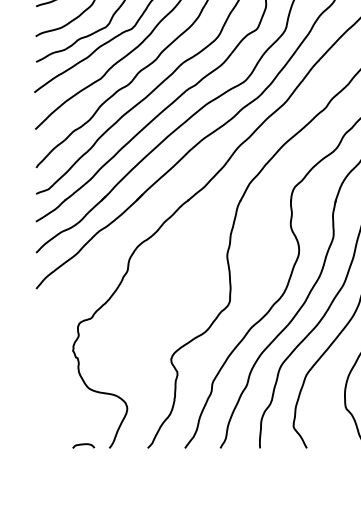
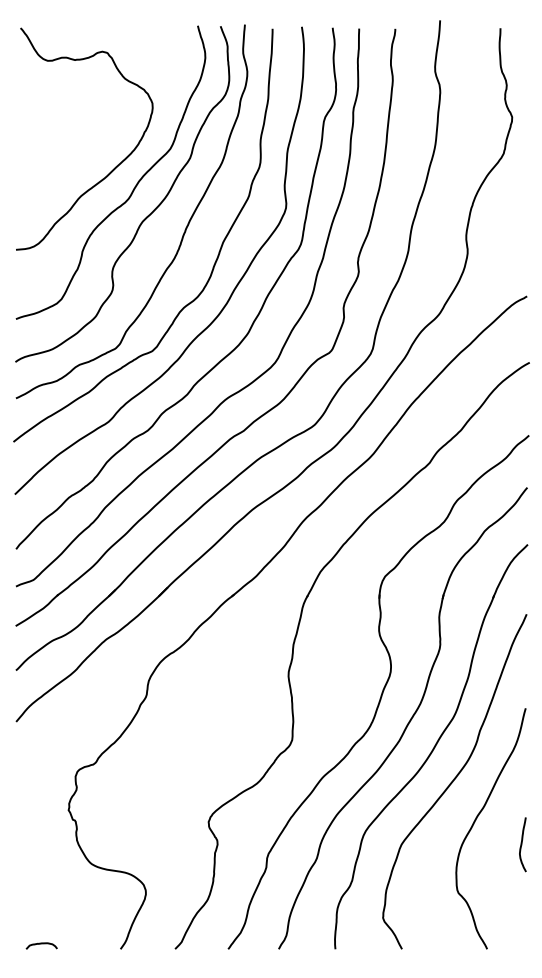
curve: (83, 445) -> (41, 944), moved

